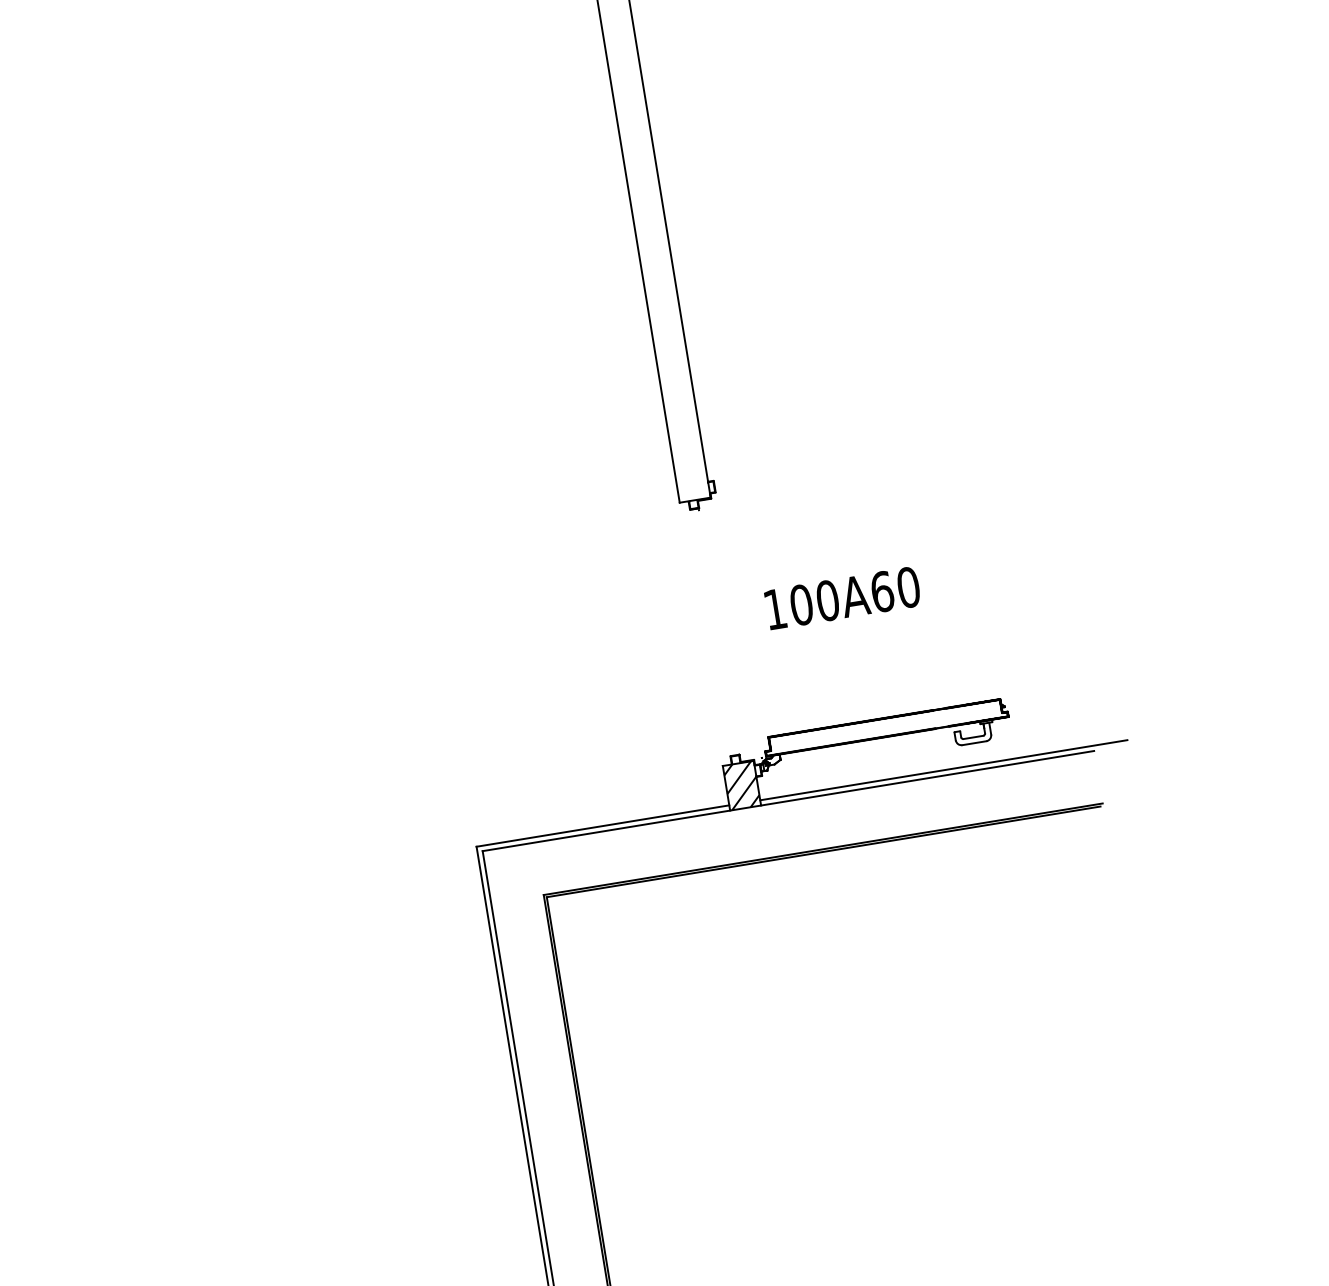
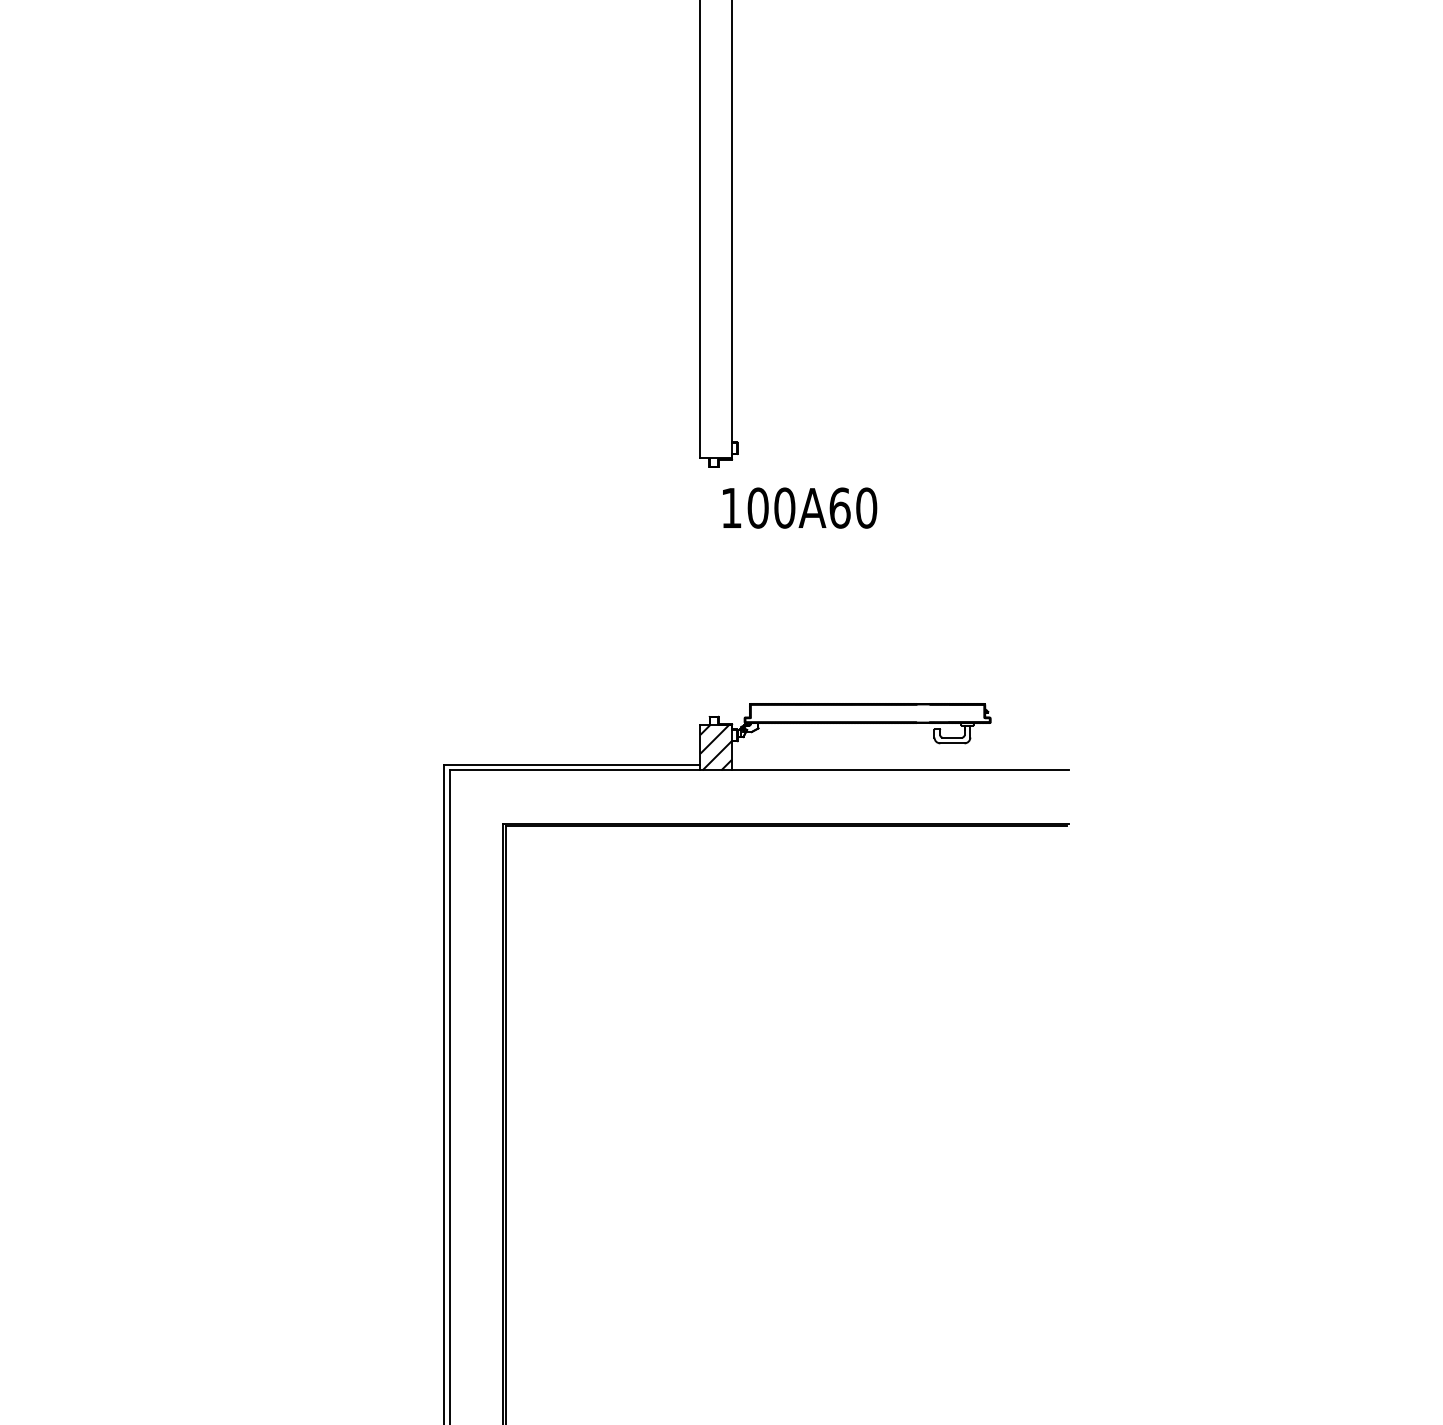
text: (843, 597) -> (800, 507), moved
line: (943, 770) -> (917, 765), removed

